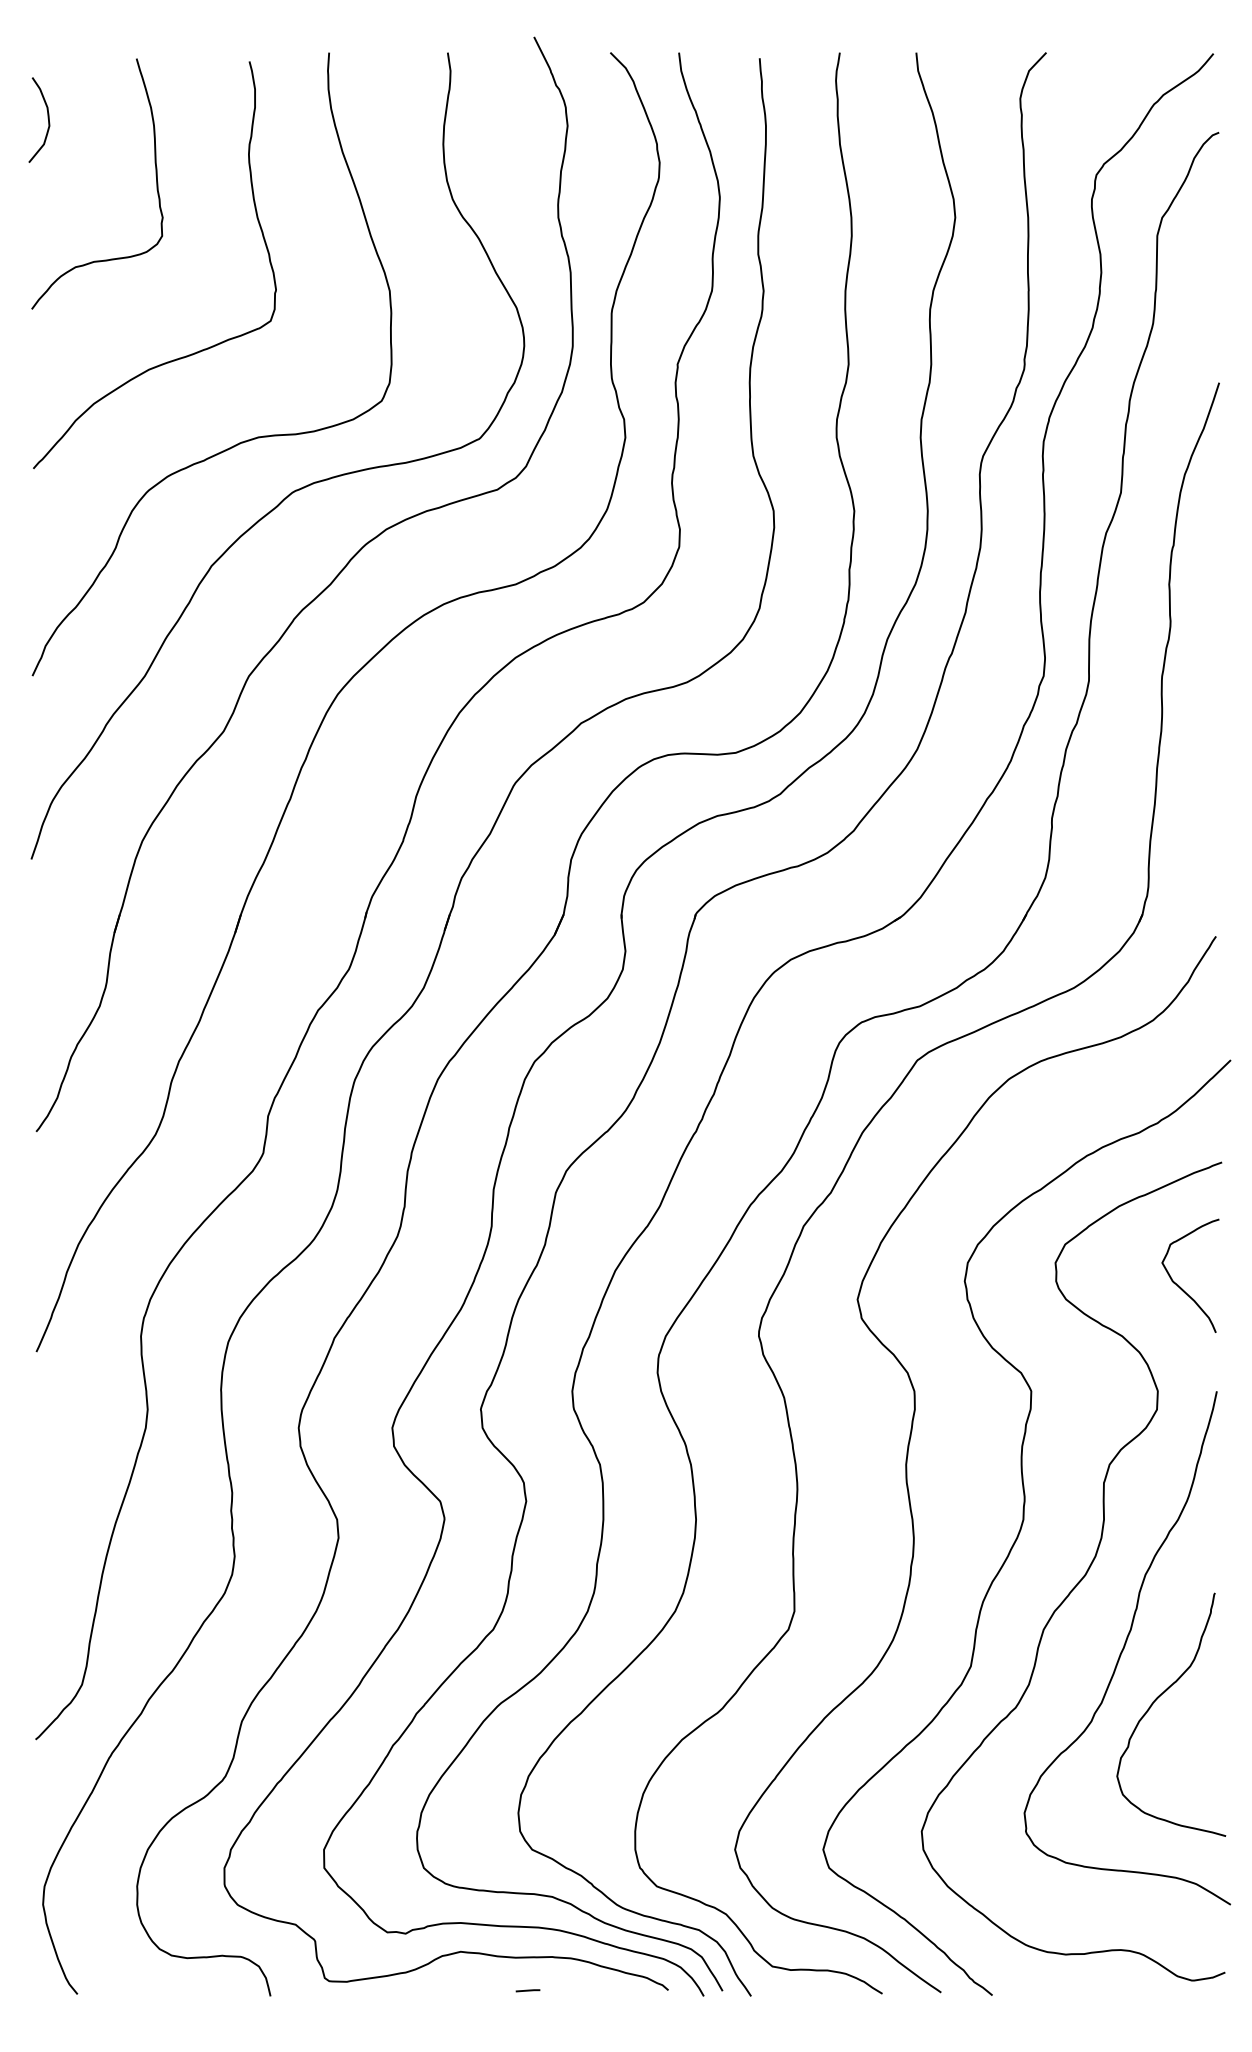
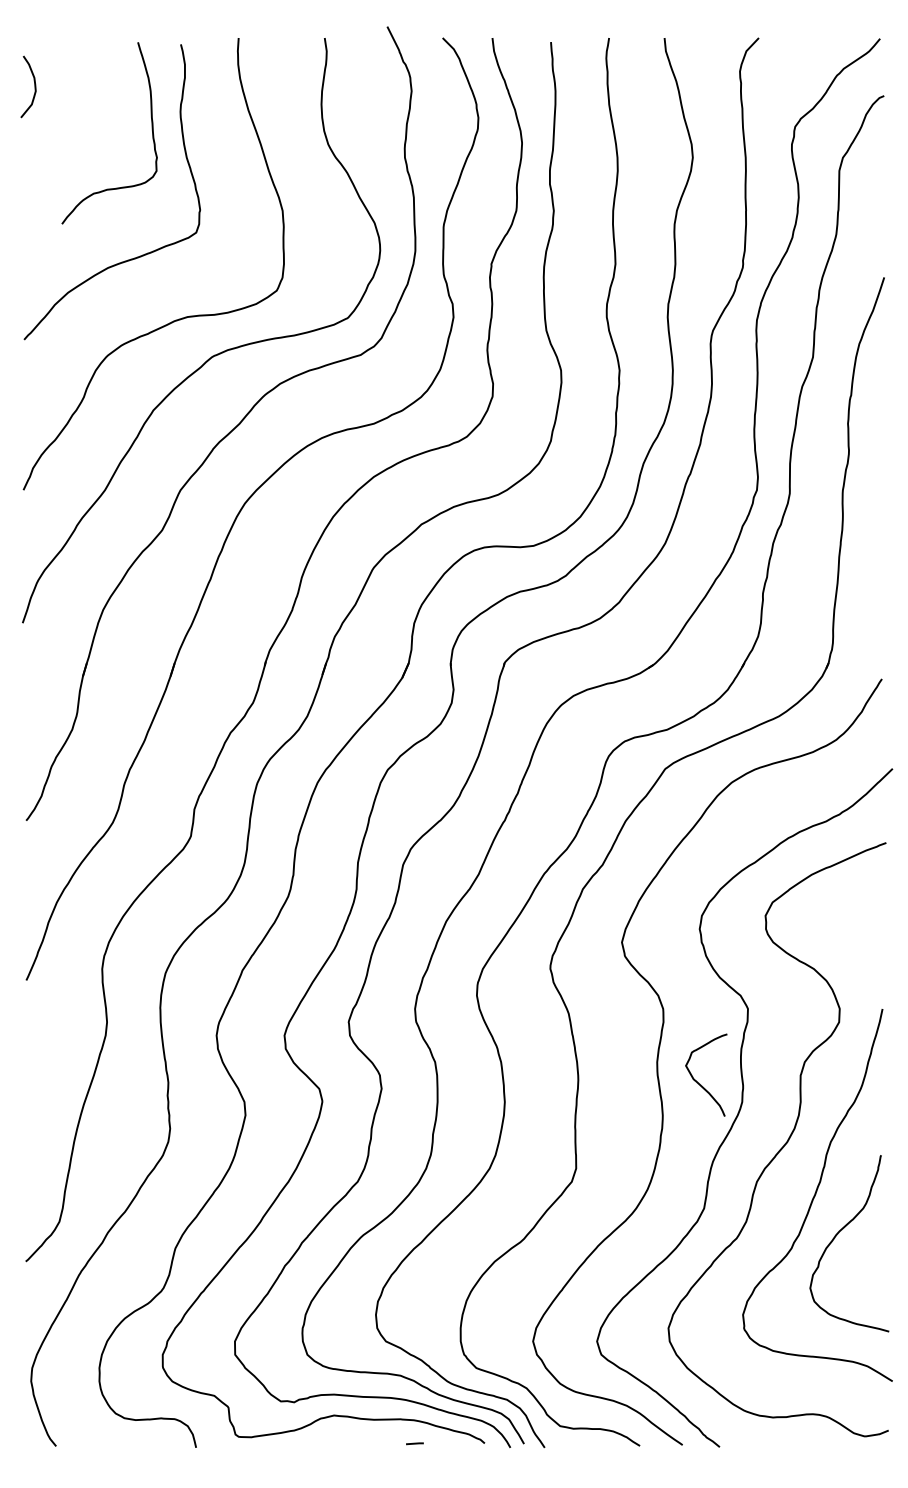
curve: (155, 178) -> (151, 129), moved
curve: (1183, 1288) -> (701, 1084), moved
line: (527, 1990) -> (414, 1443), moved

